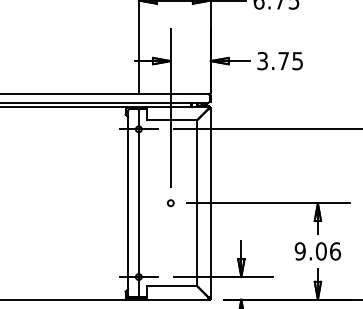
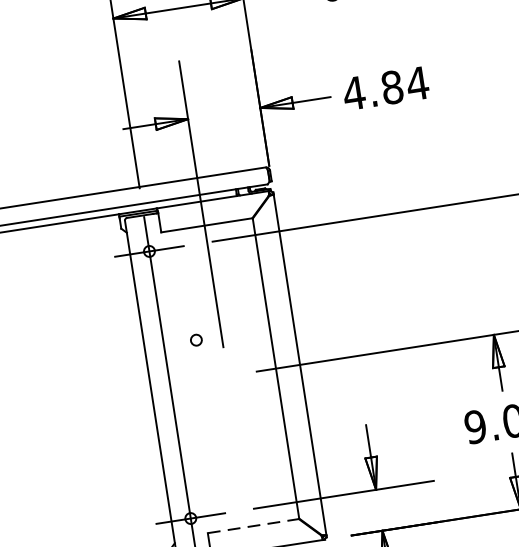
text: (279, 60) -> (384, 87), 3.75 -> 4.84
circle: (170, 203) -> (195, 340), moved
line: (172, 286) -> (254, 526), solid -> dashed

